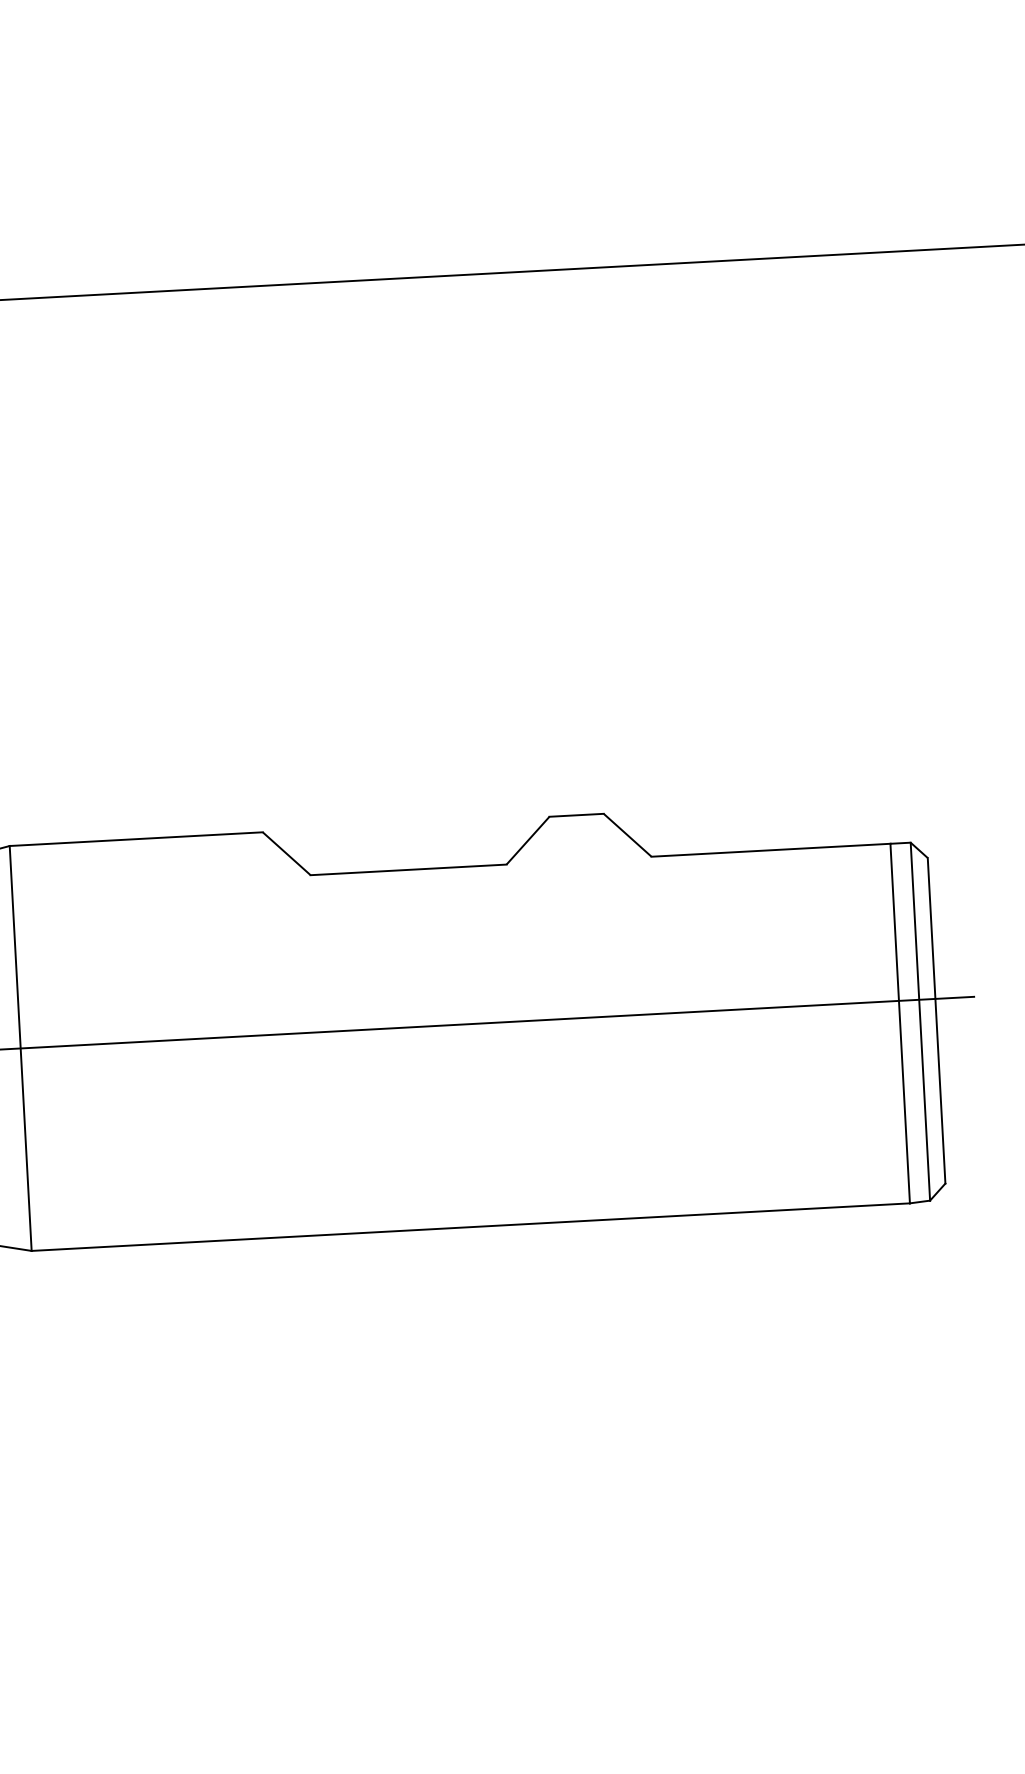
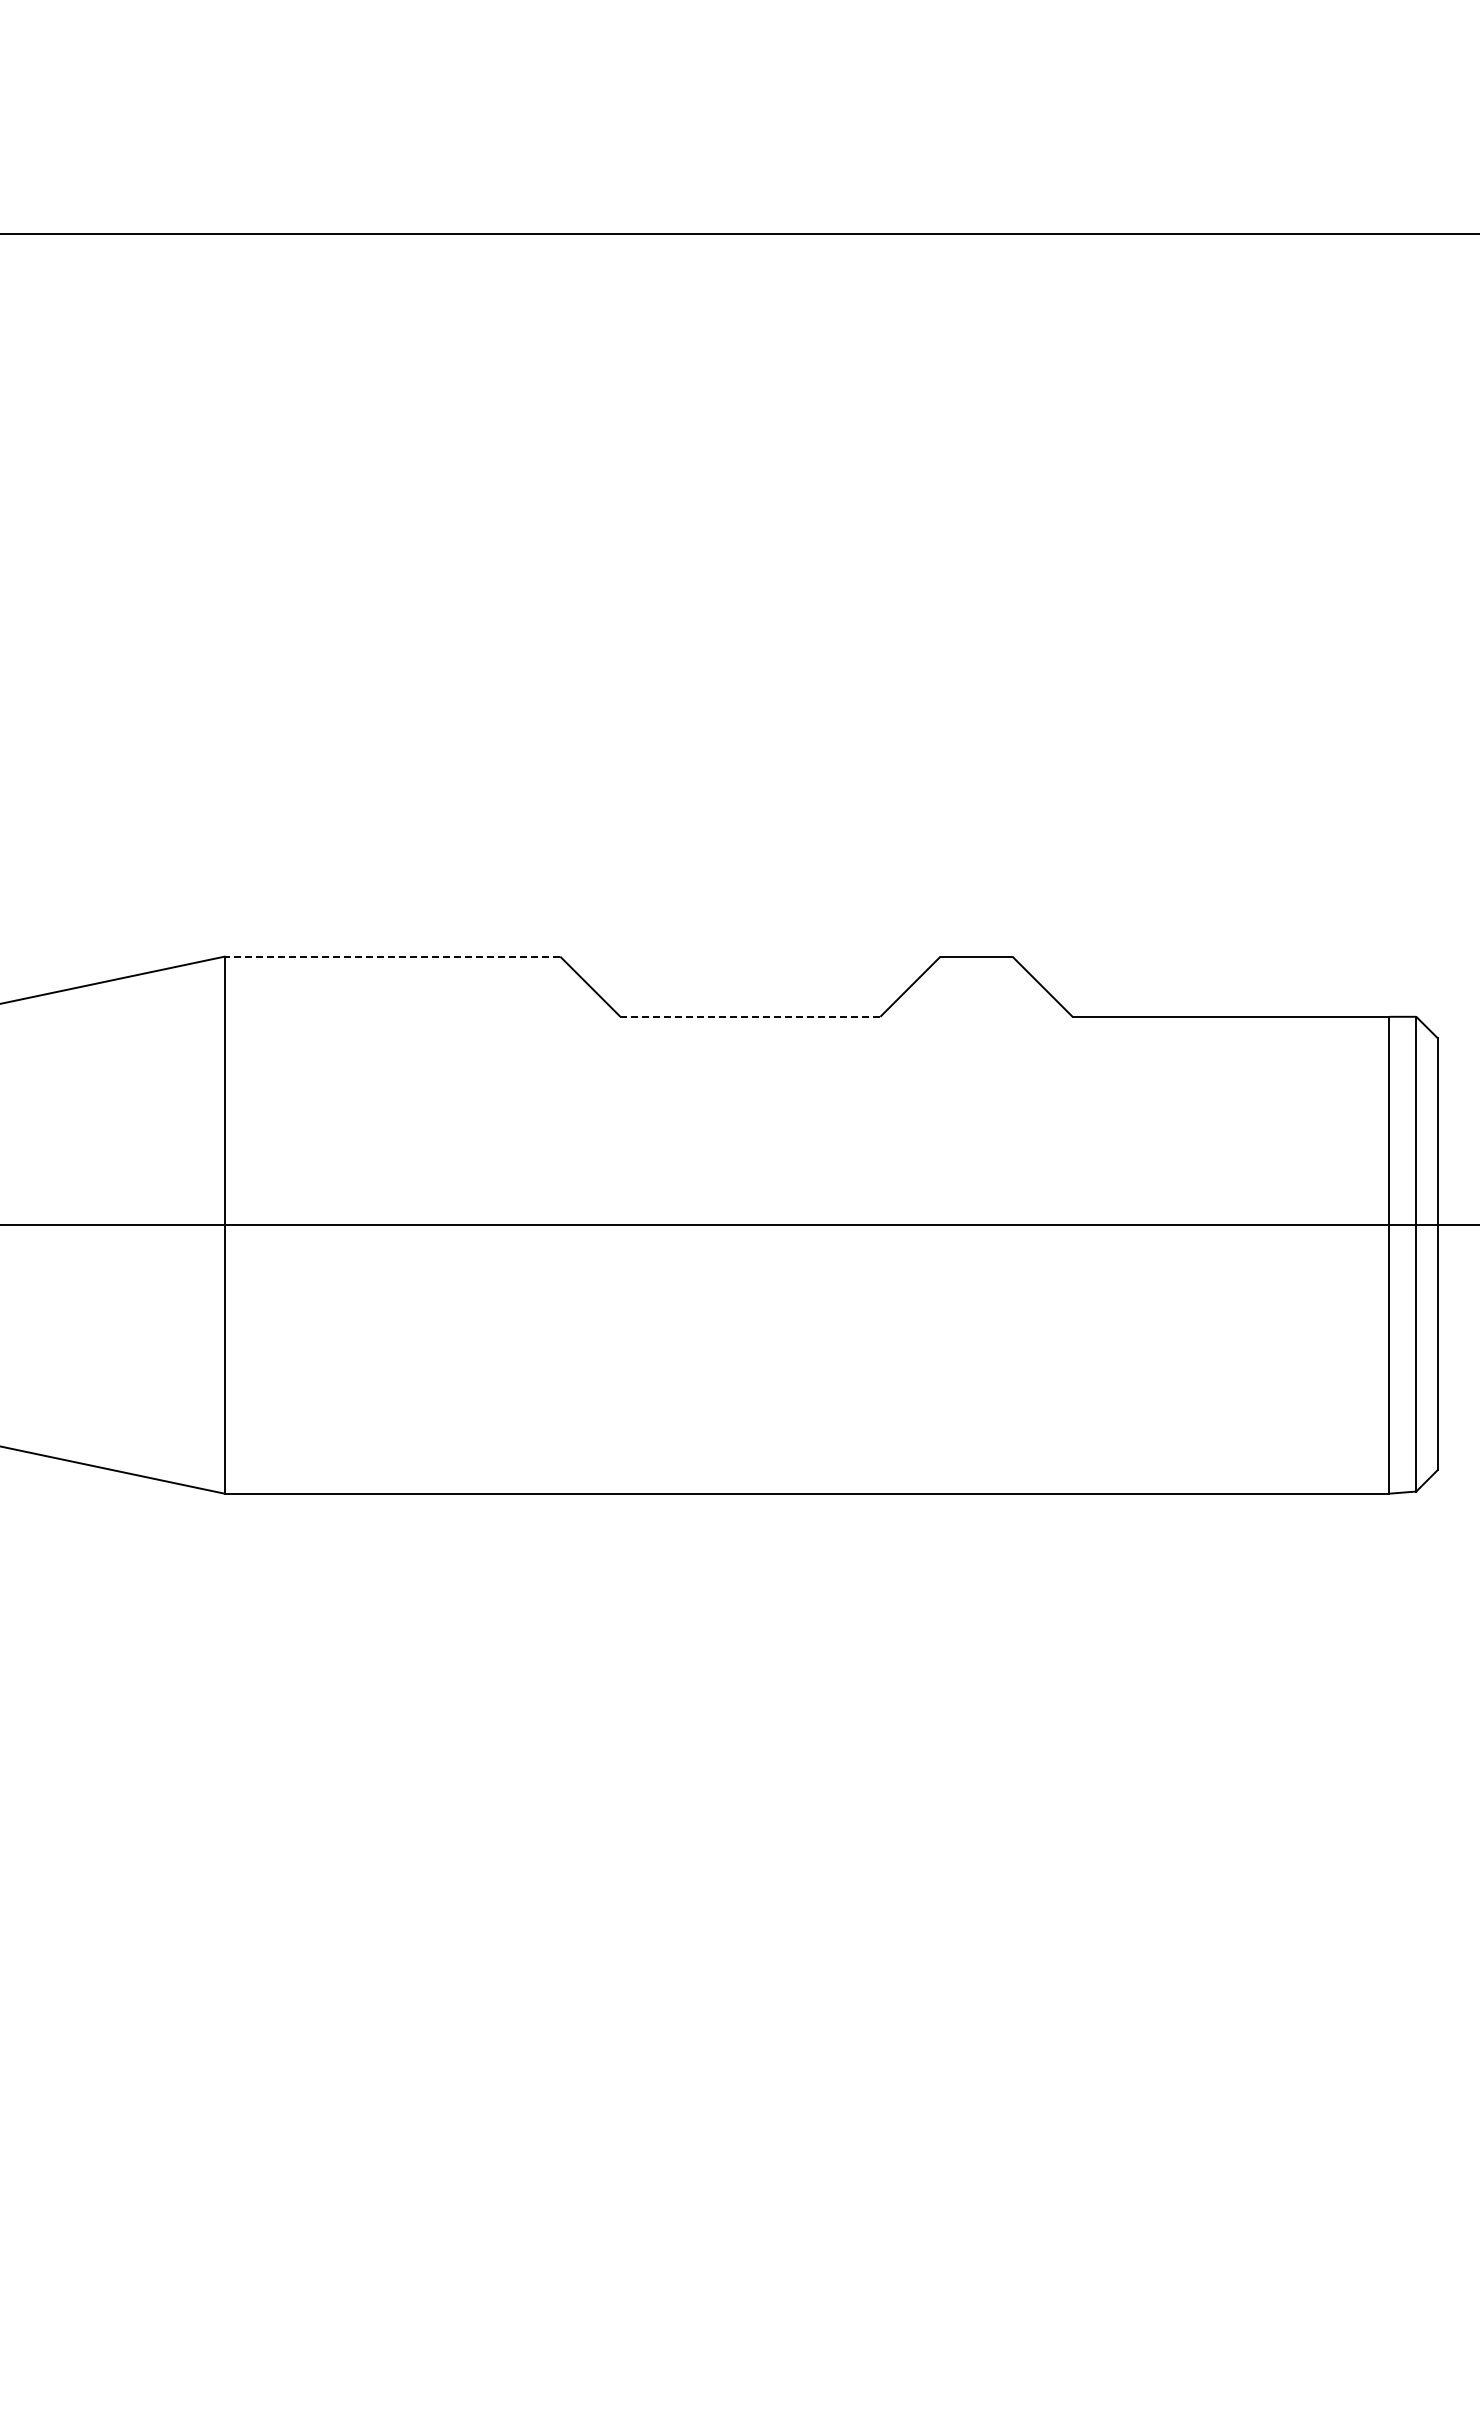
line: (136, 839) -> (392, 956), solid -> dashed
line: (408, 869) -> (750, 1016), solid -> dashed

